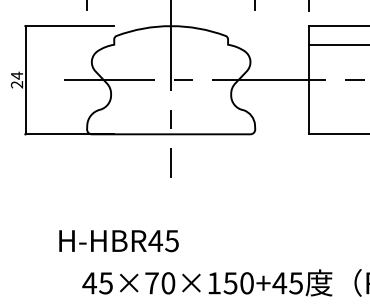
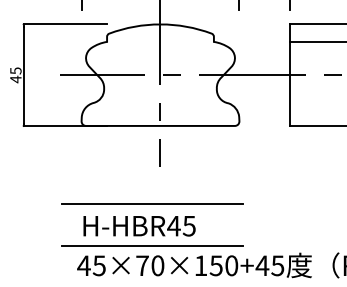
text: (16, 80) -> (15, 75), 24 -> 45
line: (162, 217) -> (152, 204), added
text: (118, 241) -> (139, 226), moved
line: (162, 262) -> (152, 246), added

